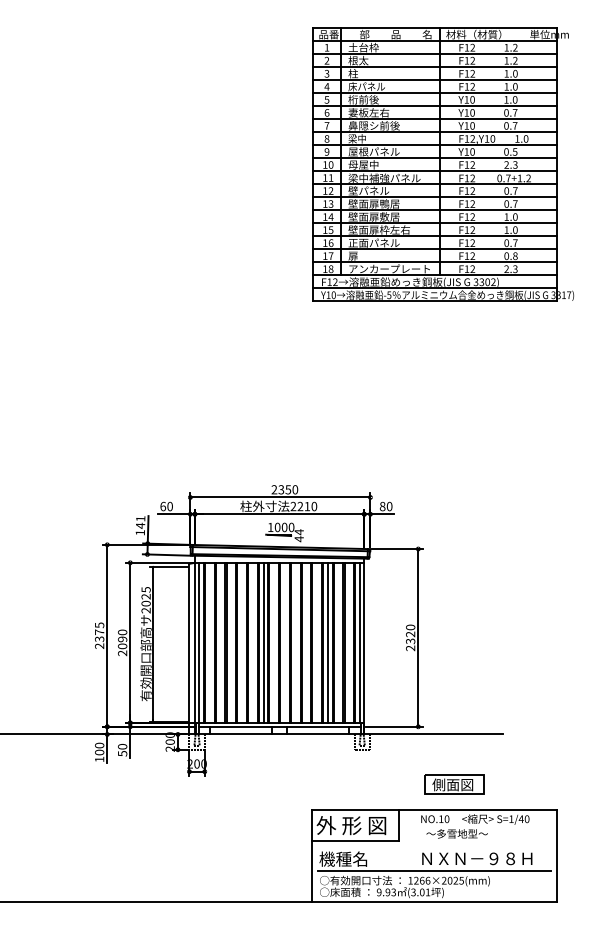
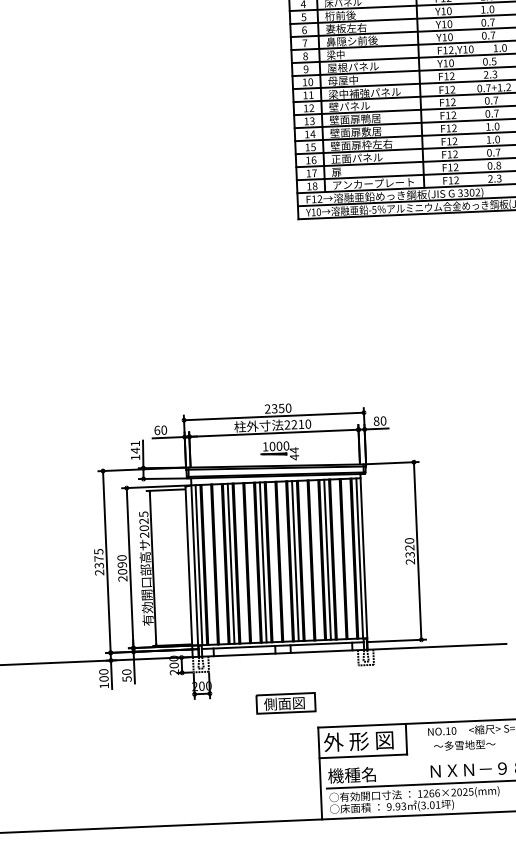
line: (231, 642) -> (231, 563), added
line: (295, 642) -> (295, 560), added
part: (454, 784) -> (286, 703), moved

